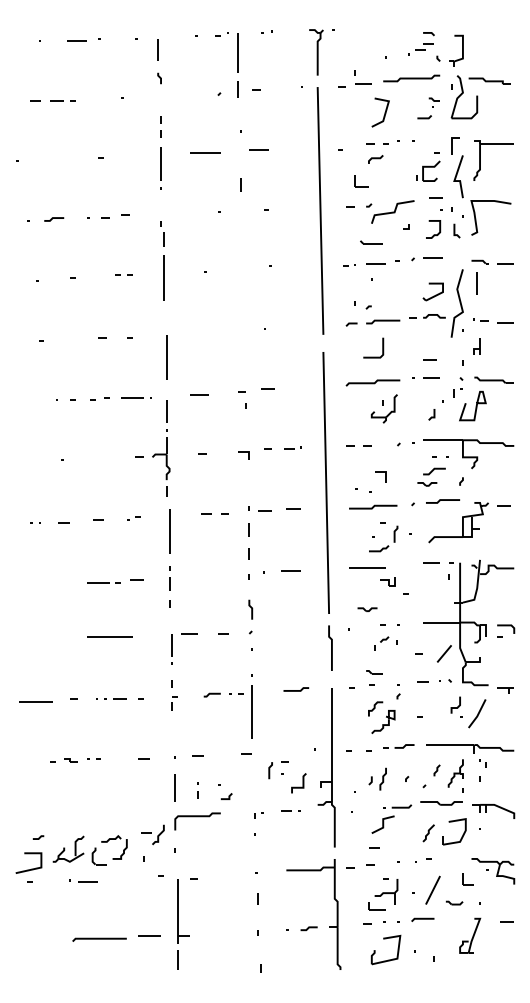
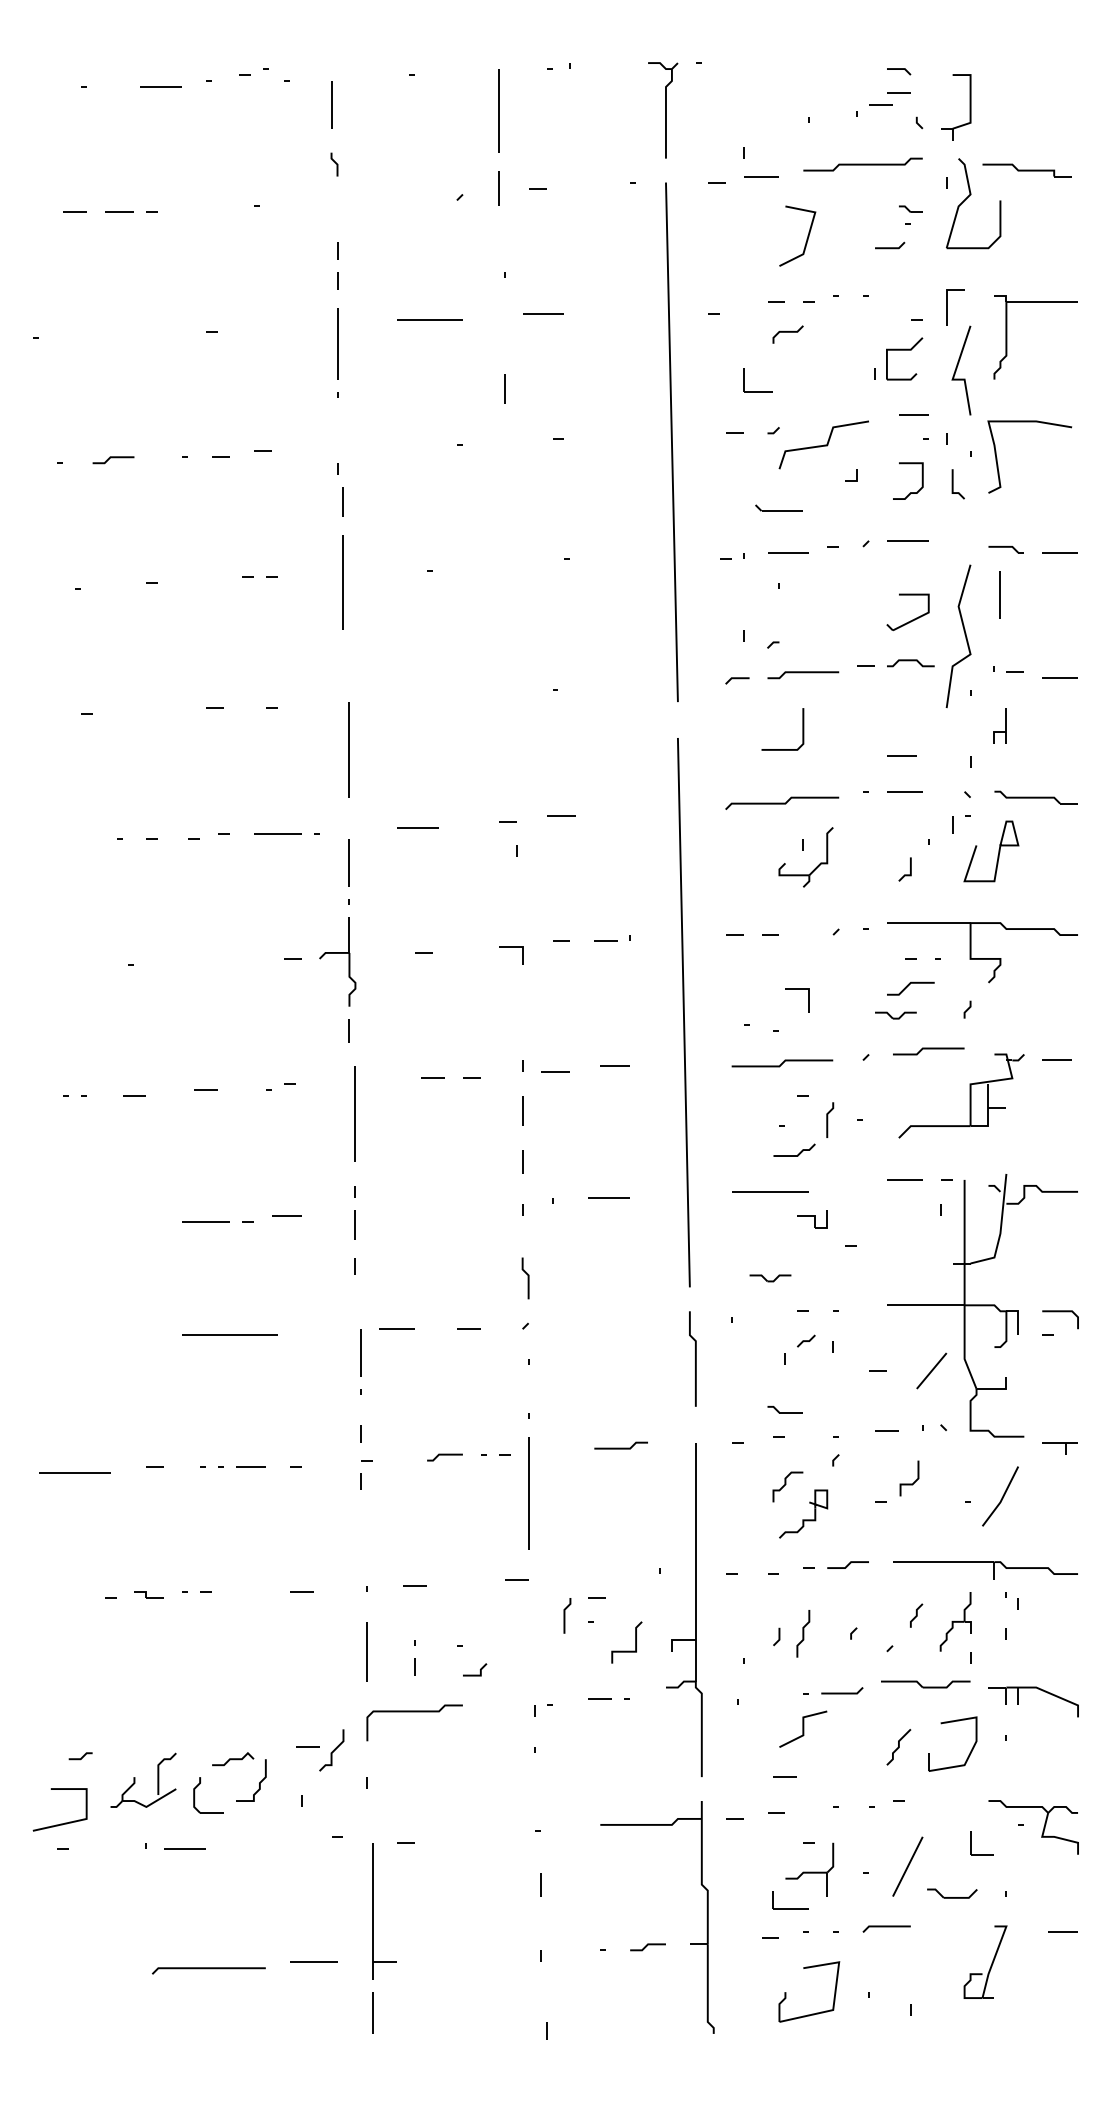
part: (221, 34) -> (252, 72), moved
line: (457, 706) -> (912, 1481), moved
part: (454, 902) -> (952, 1892), size x1.4

